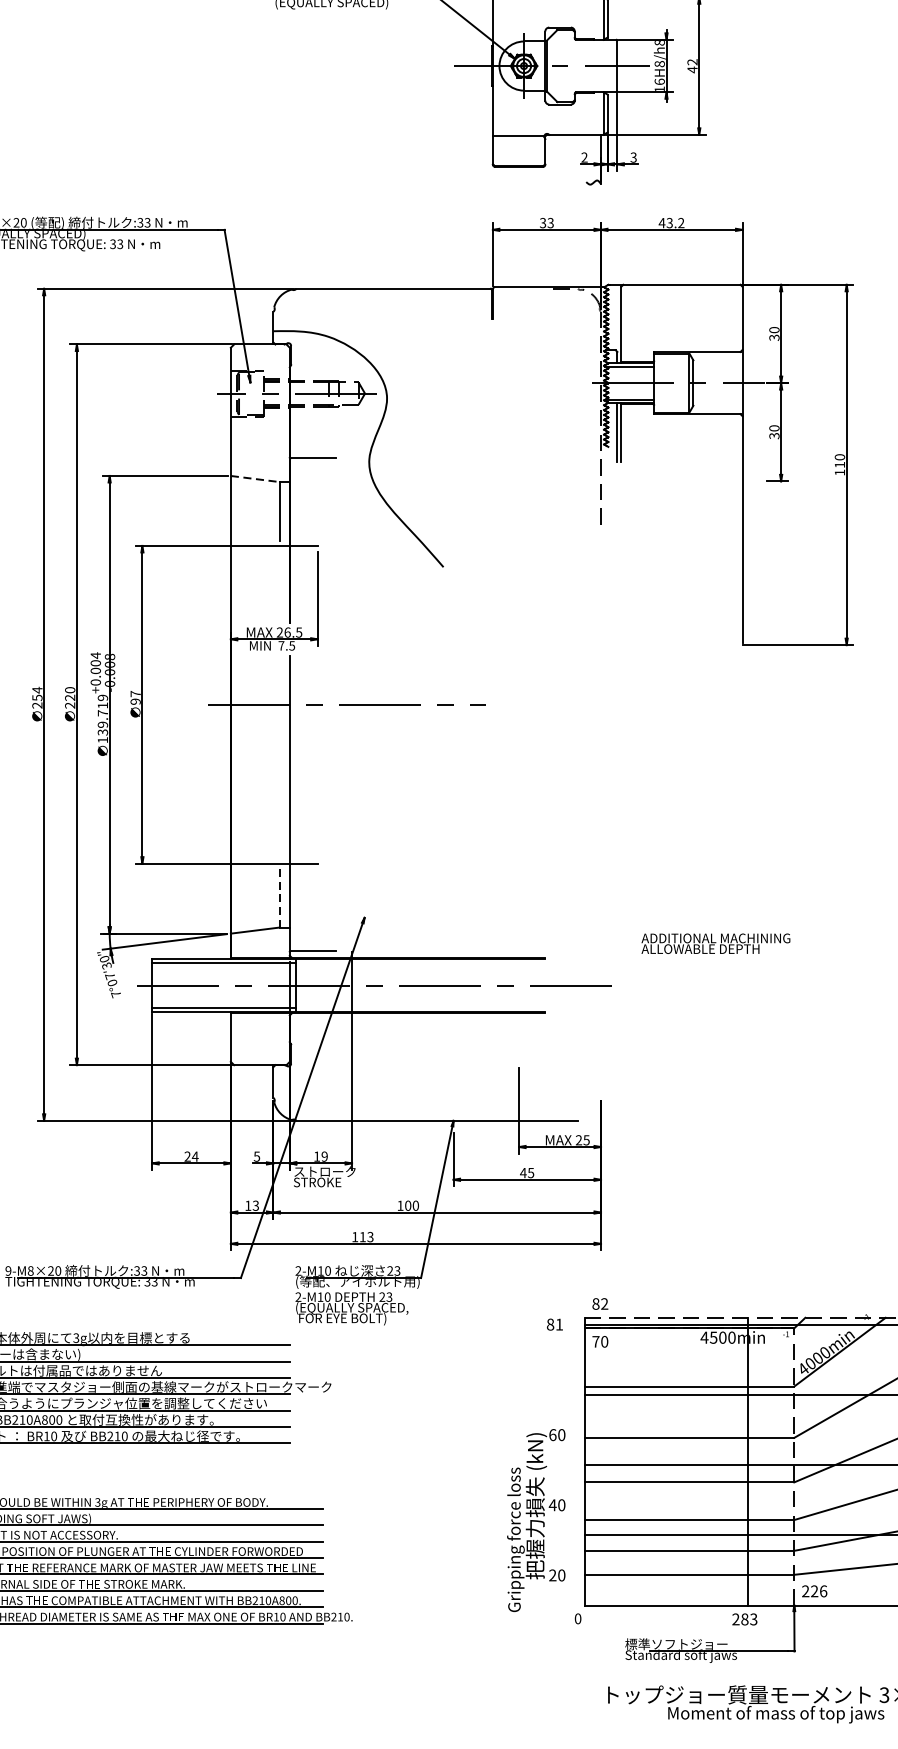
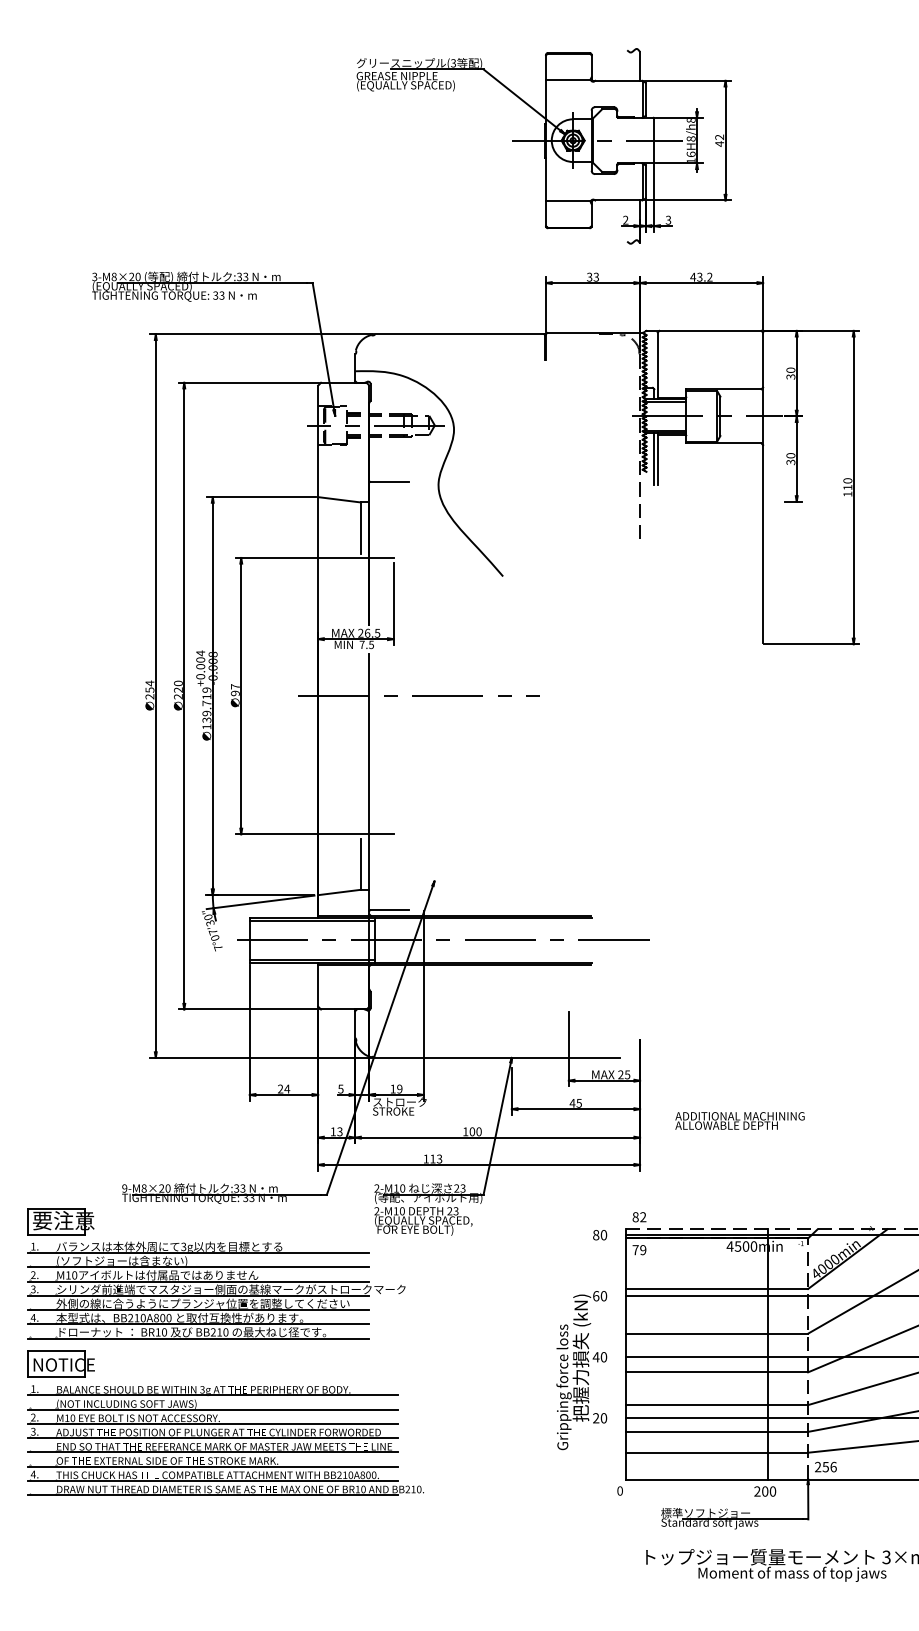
line: (255, 478) -> (339, 499), dashed -> solid
line: (279, 898) -> (360, 864), dashed -> solid
text: (715, 943) -> (739, 1120), moved
text: (558, 1325) -> (603, 1235), 81 -> 80
text: (604, 1342) -> (643, 1250), 70 -> 79
text: (535, 1520) -> (581, 1370), moved
text: (814, 1590) -> (825, 1466), 226 -> 256
text: (749, 1619) -> (769, 1491), 283 -> 200

